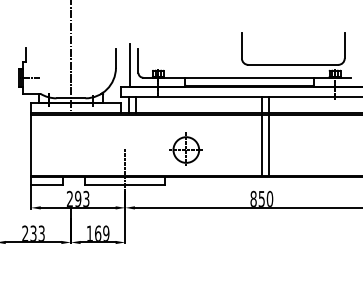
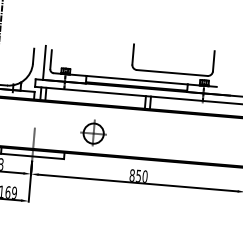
line: (262, 144) -> (142, 133), removed
line: (268, 144) -> (147, 133), removed
part: (185, 148) -> (93, 132), moved

